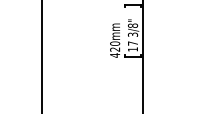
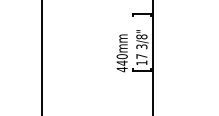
text: (115, 49) -> (122, 62), 420mm -> 440mm

